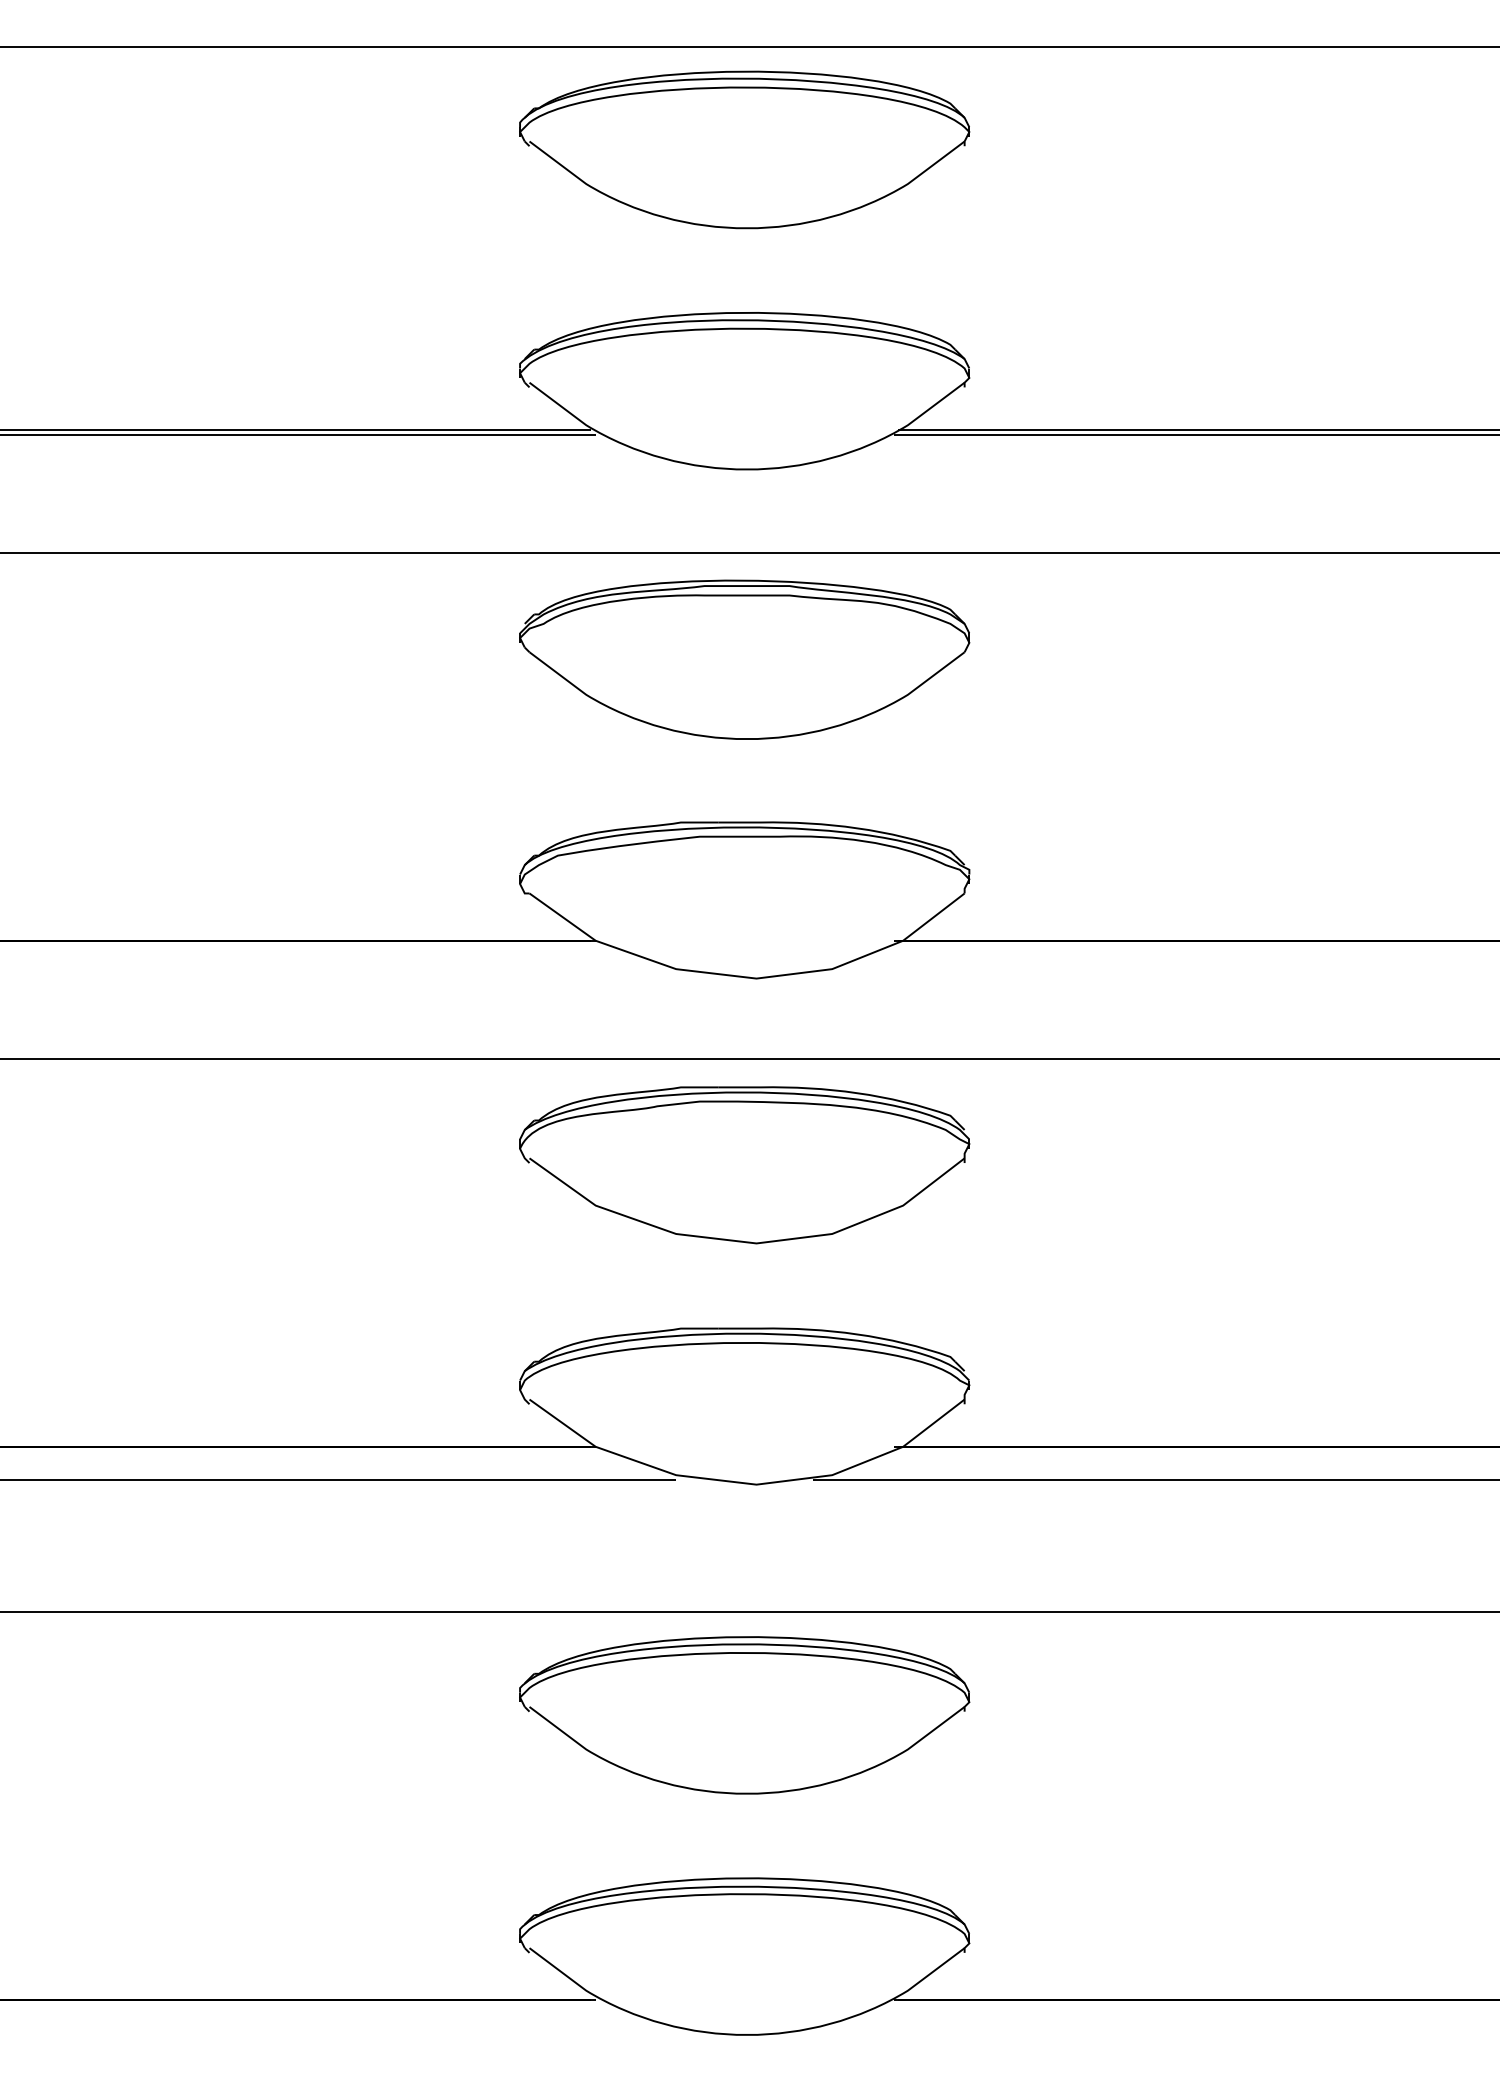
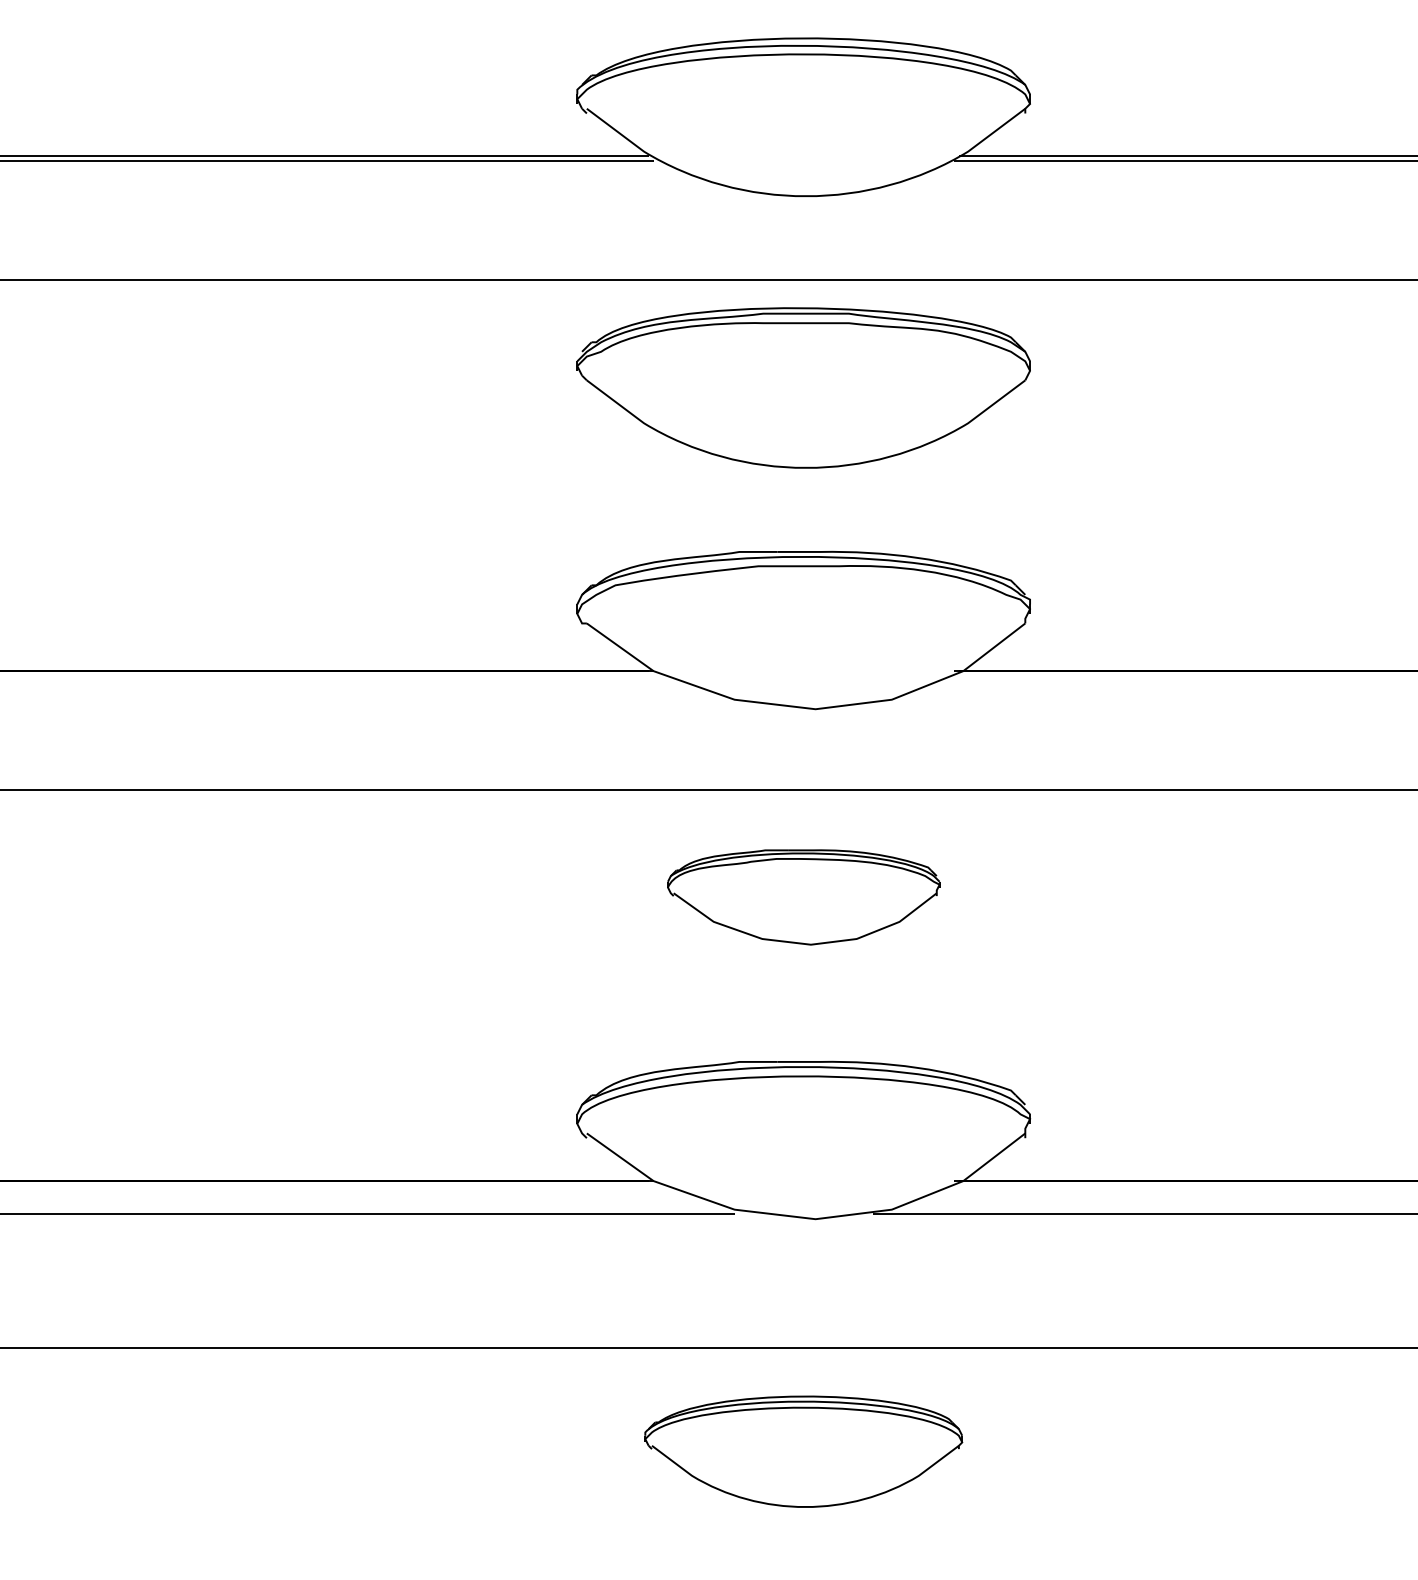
part: (744, 1165) -> (803, 897), size x0.6
part: (744, 1715) -> (803, 1451), size x0.7

